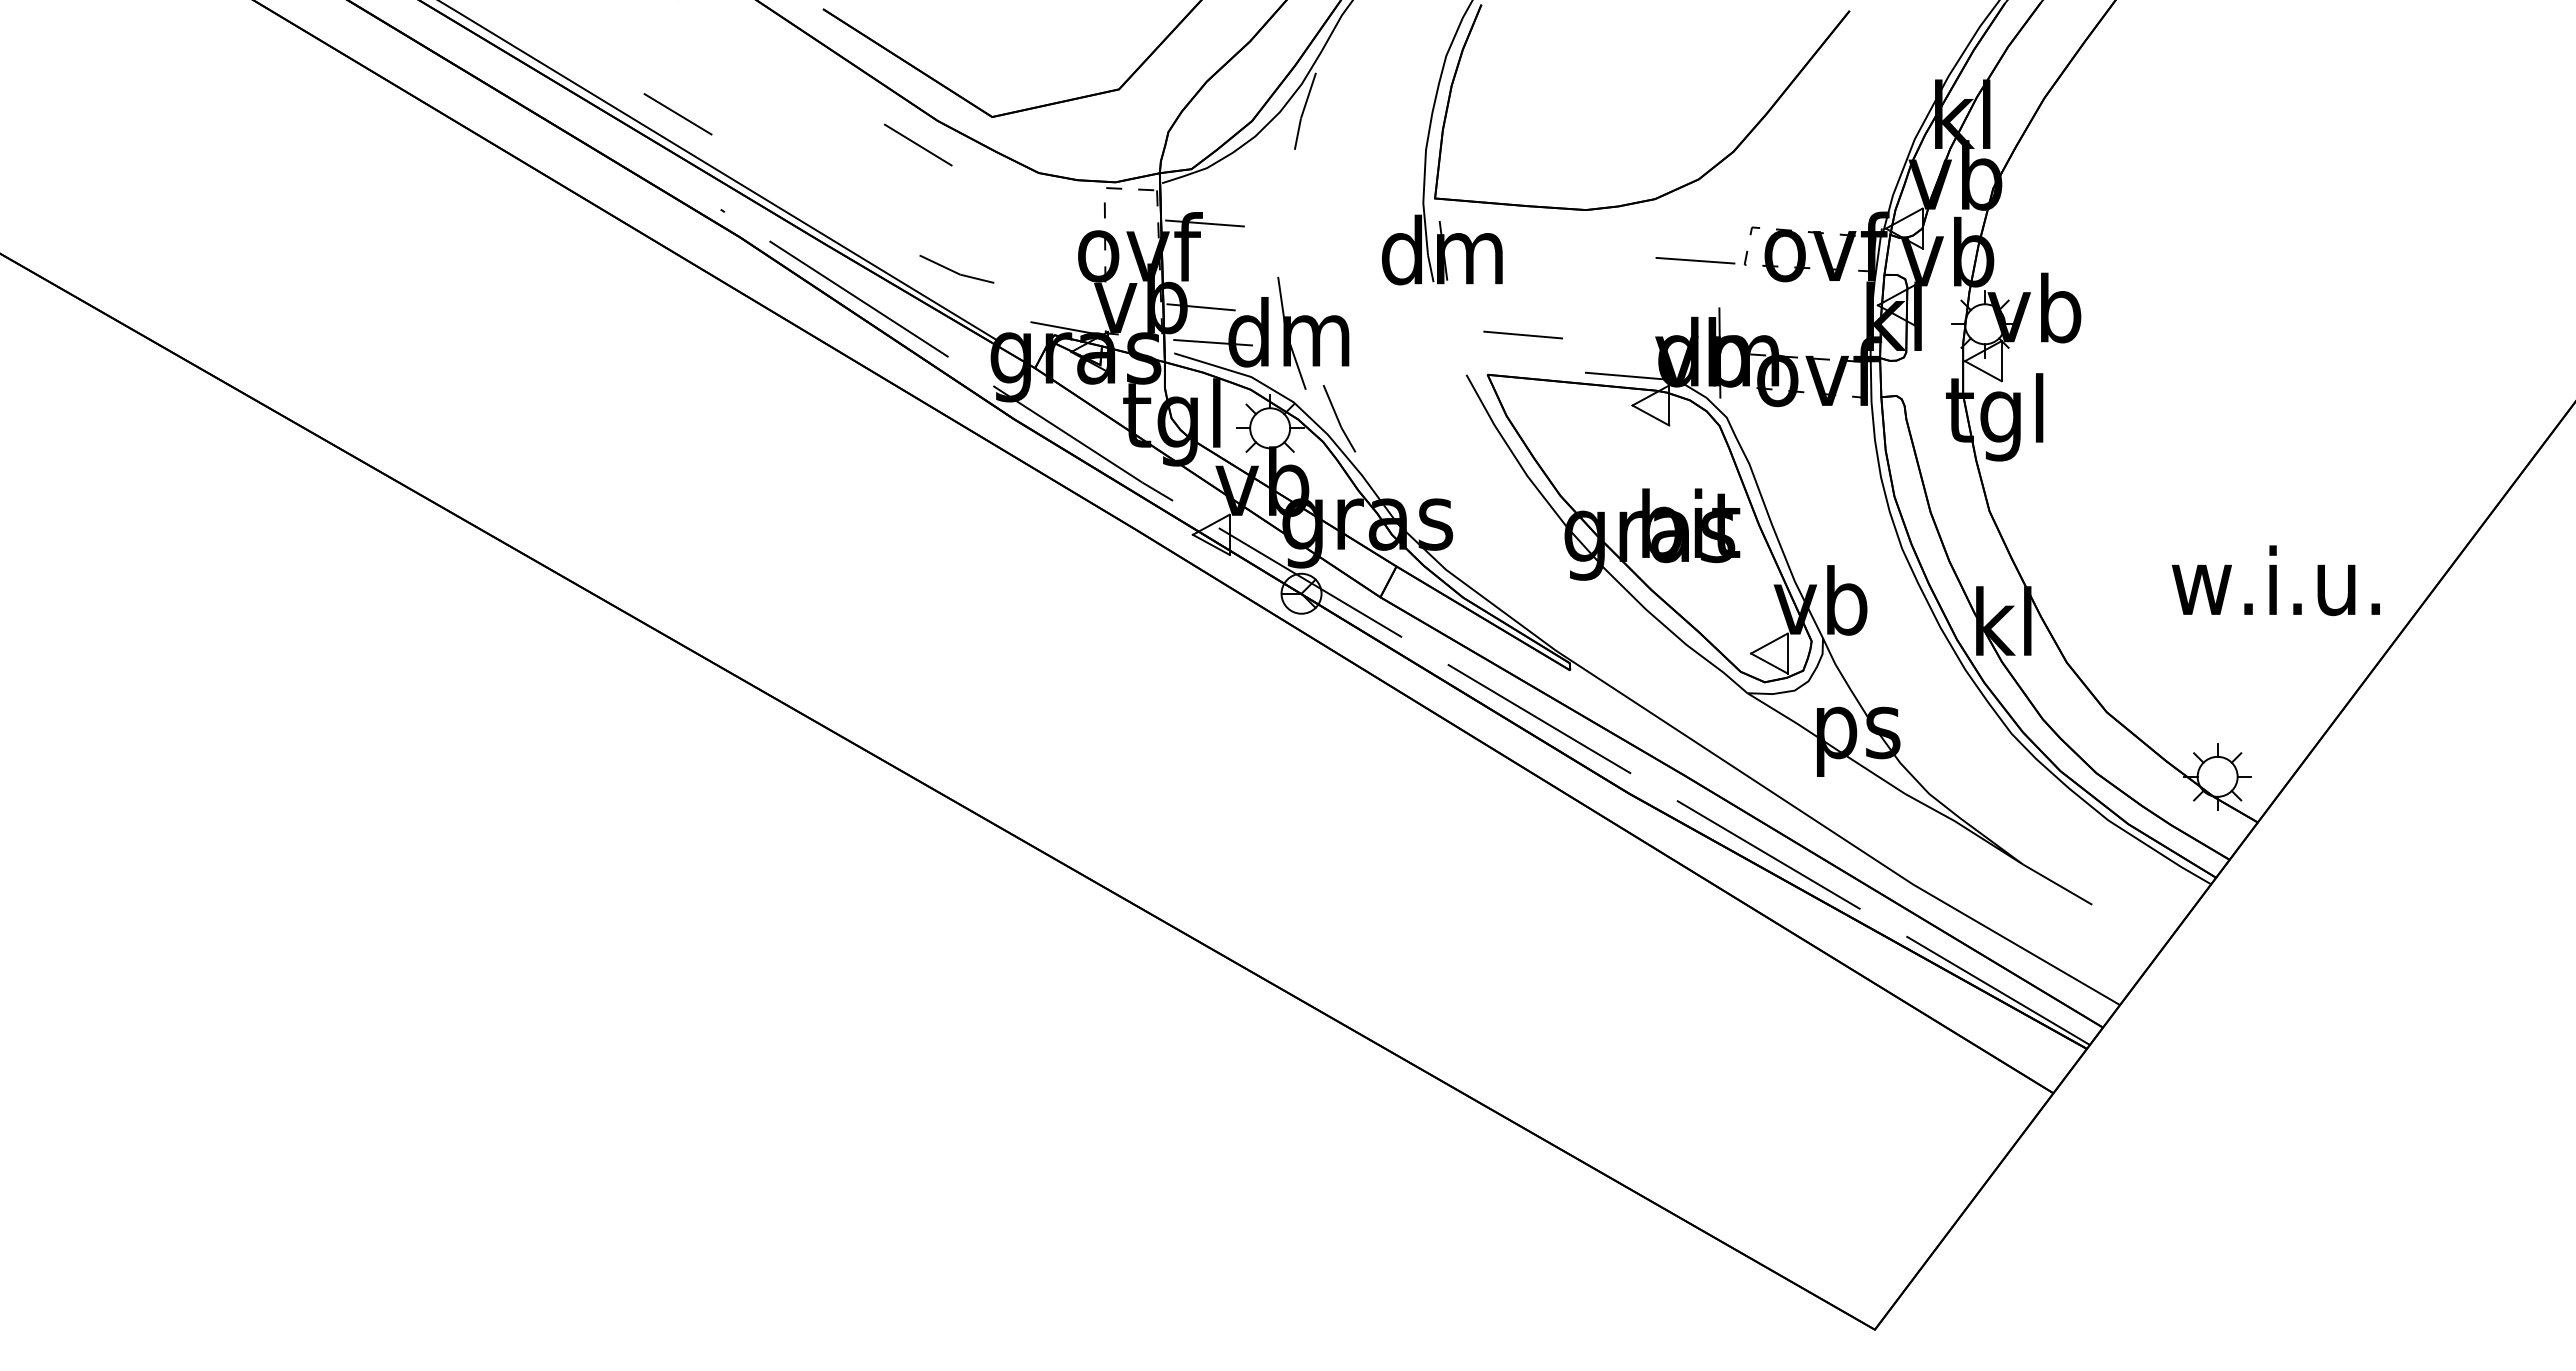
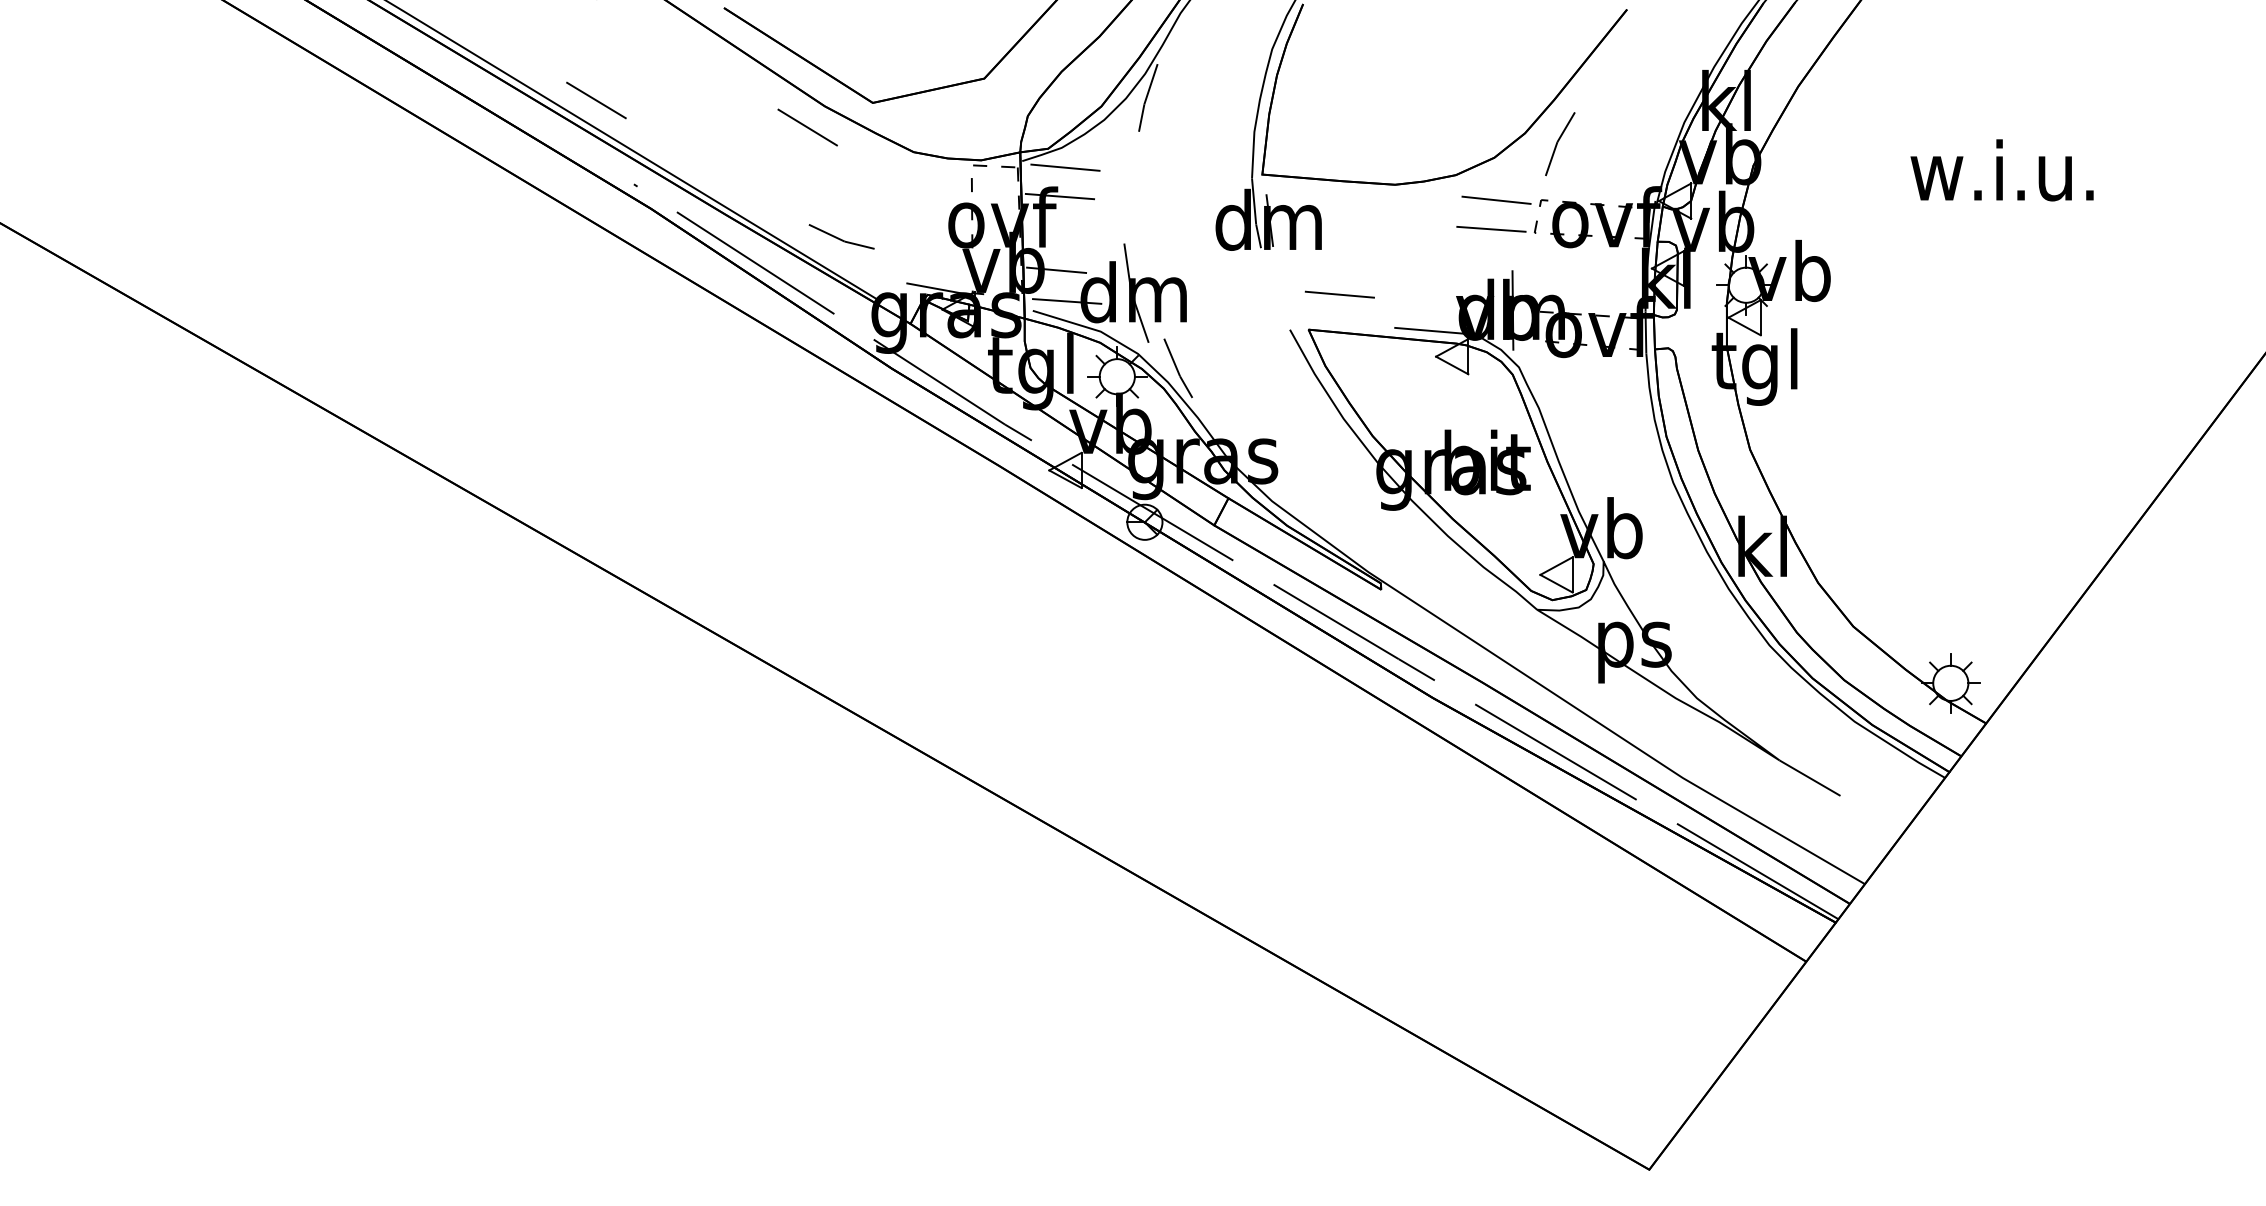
curve: (1771, 162) -> (1558, 142), added
line: (1211, 190) -> (1065, 167), added
line: (1696, 226) -> (1492, 199), added
text: (2275, 580) -> (2001, 170), moved

